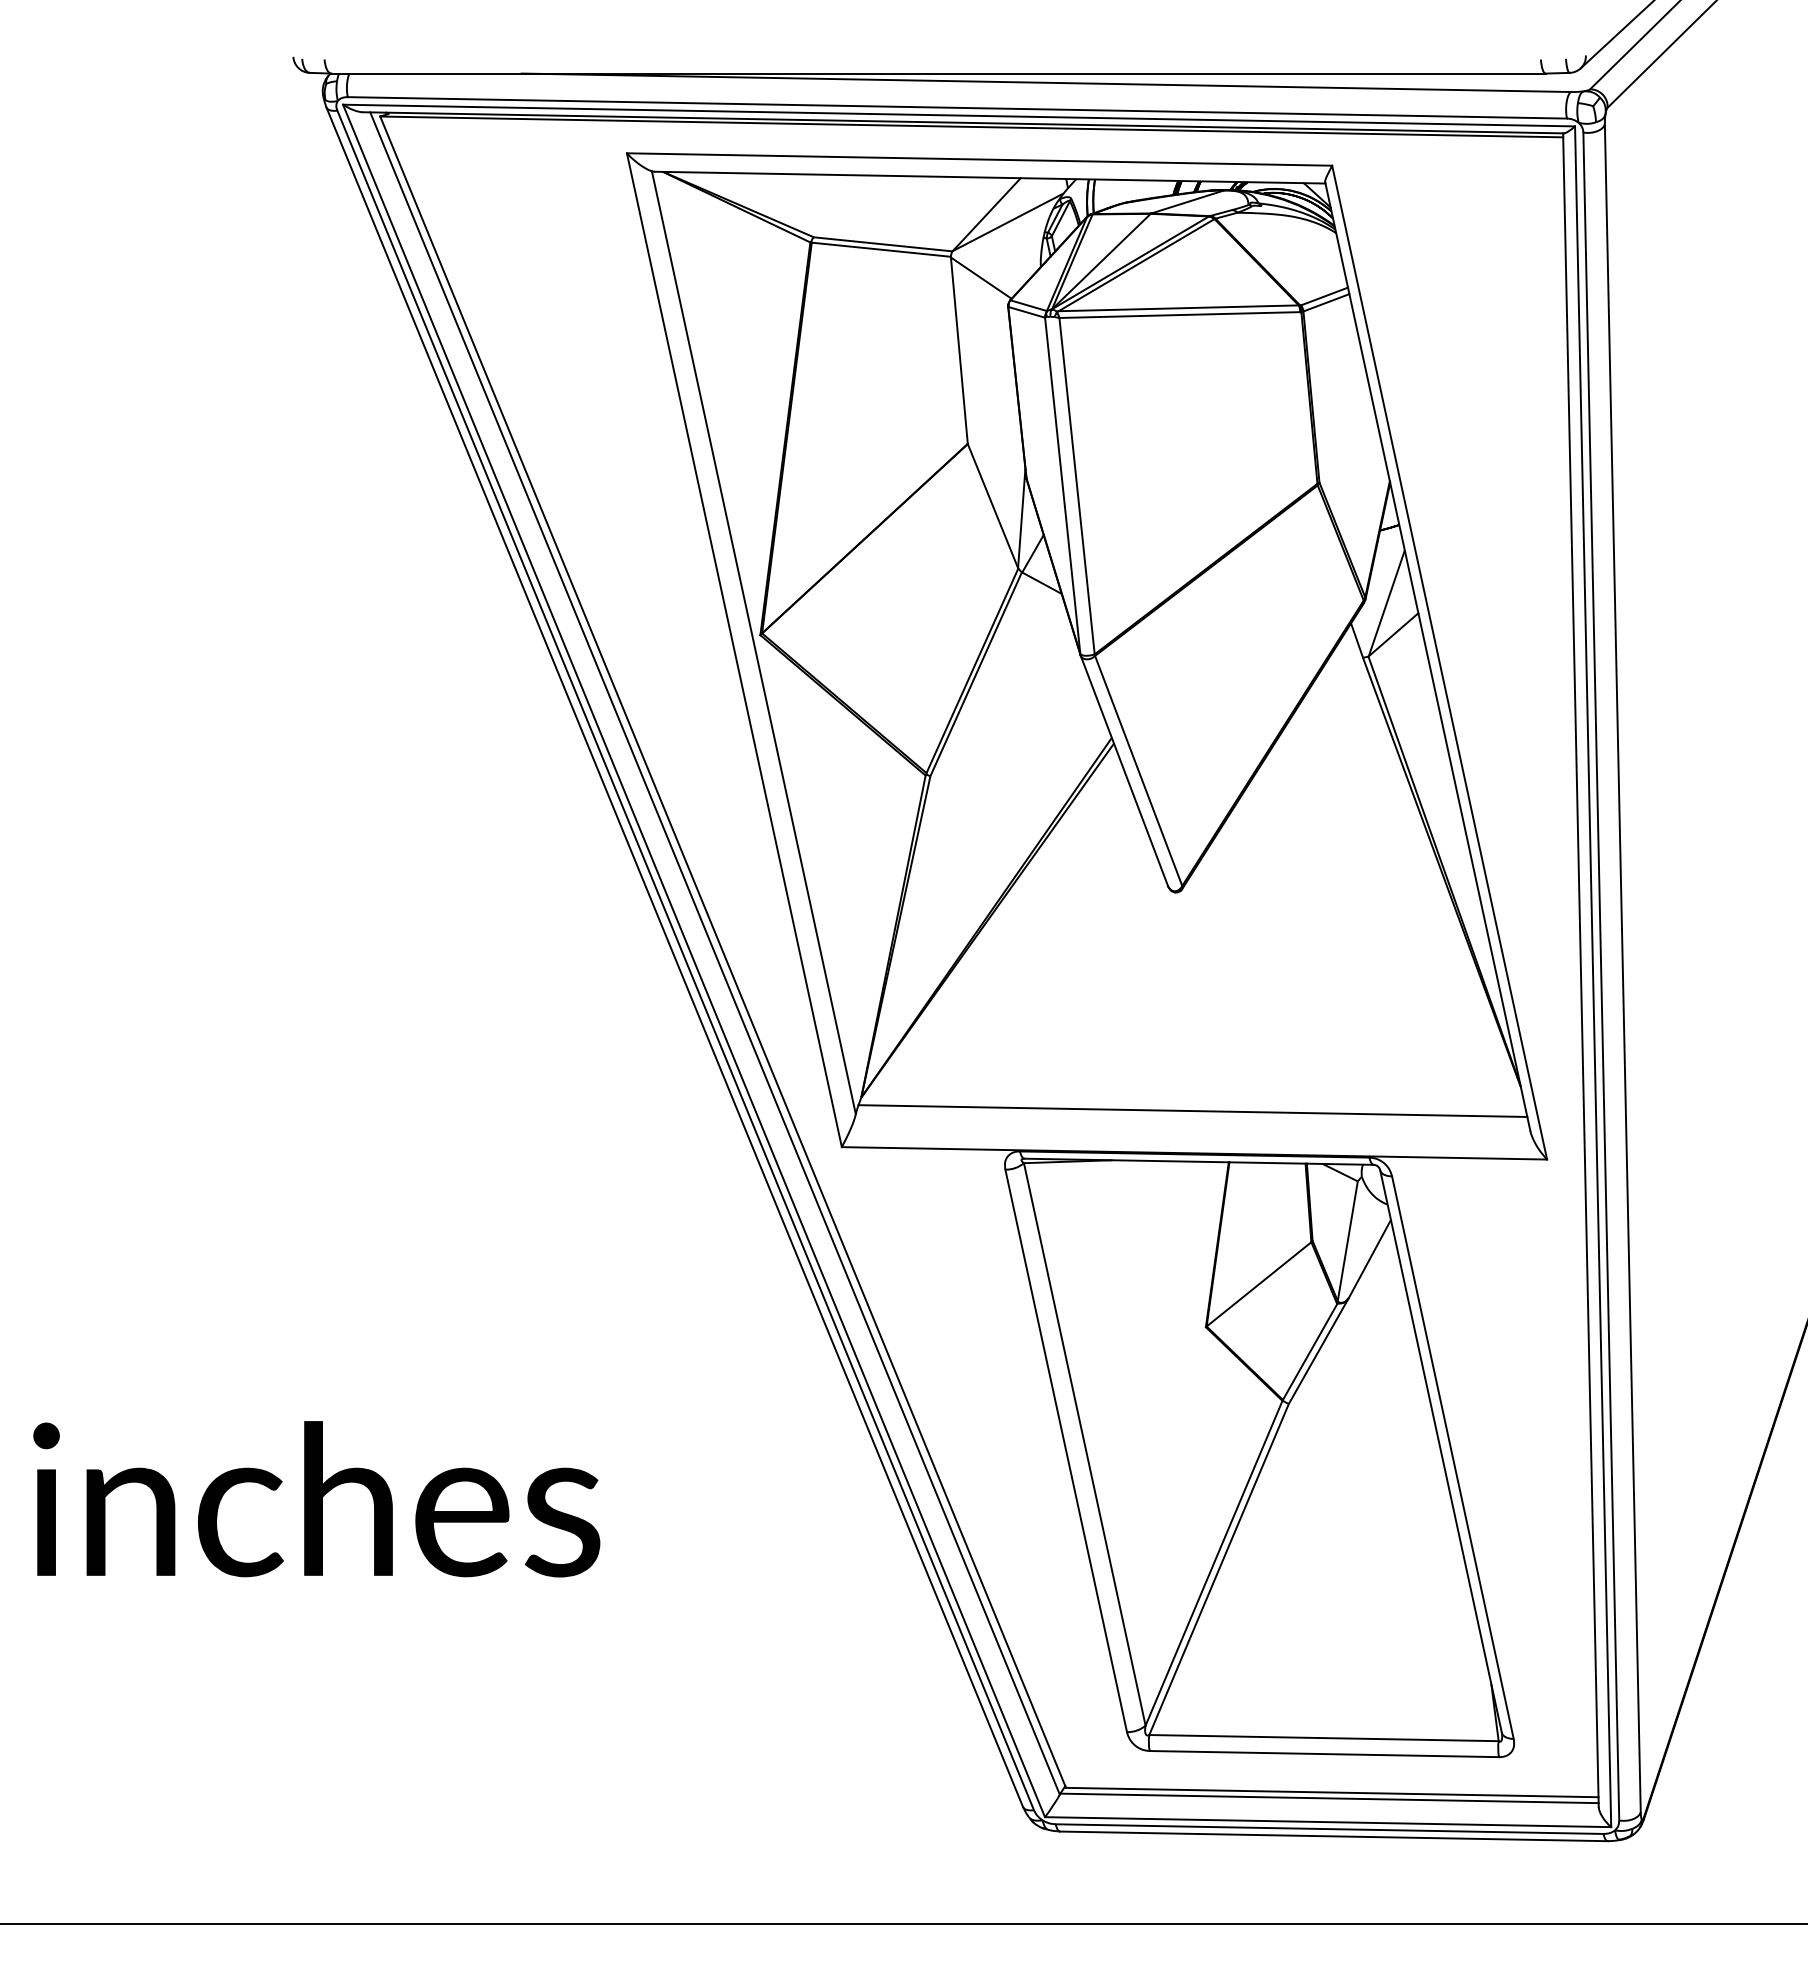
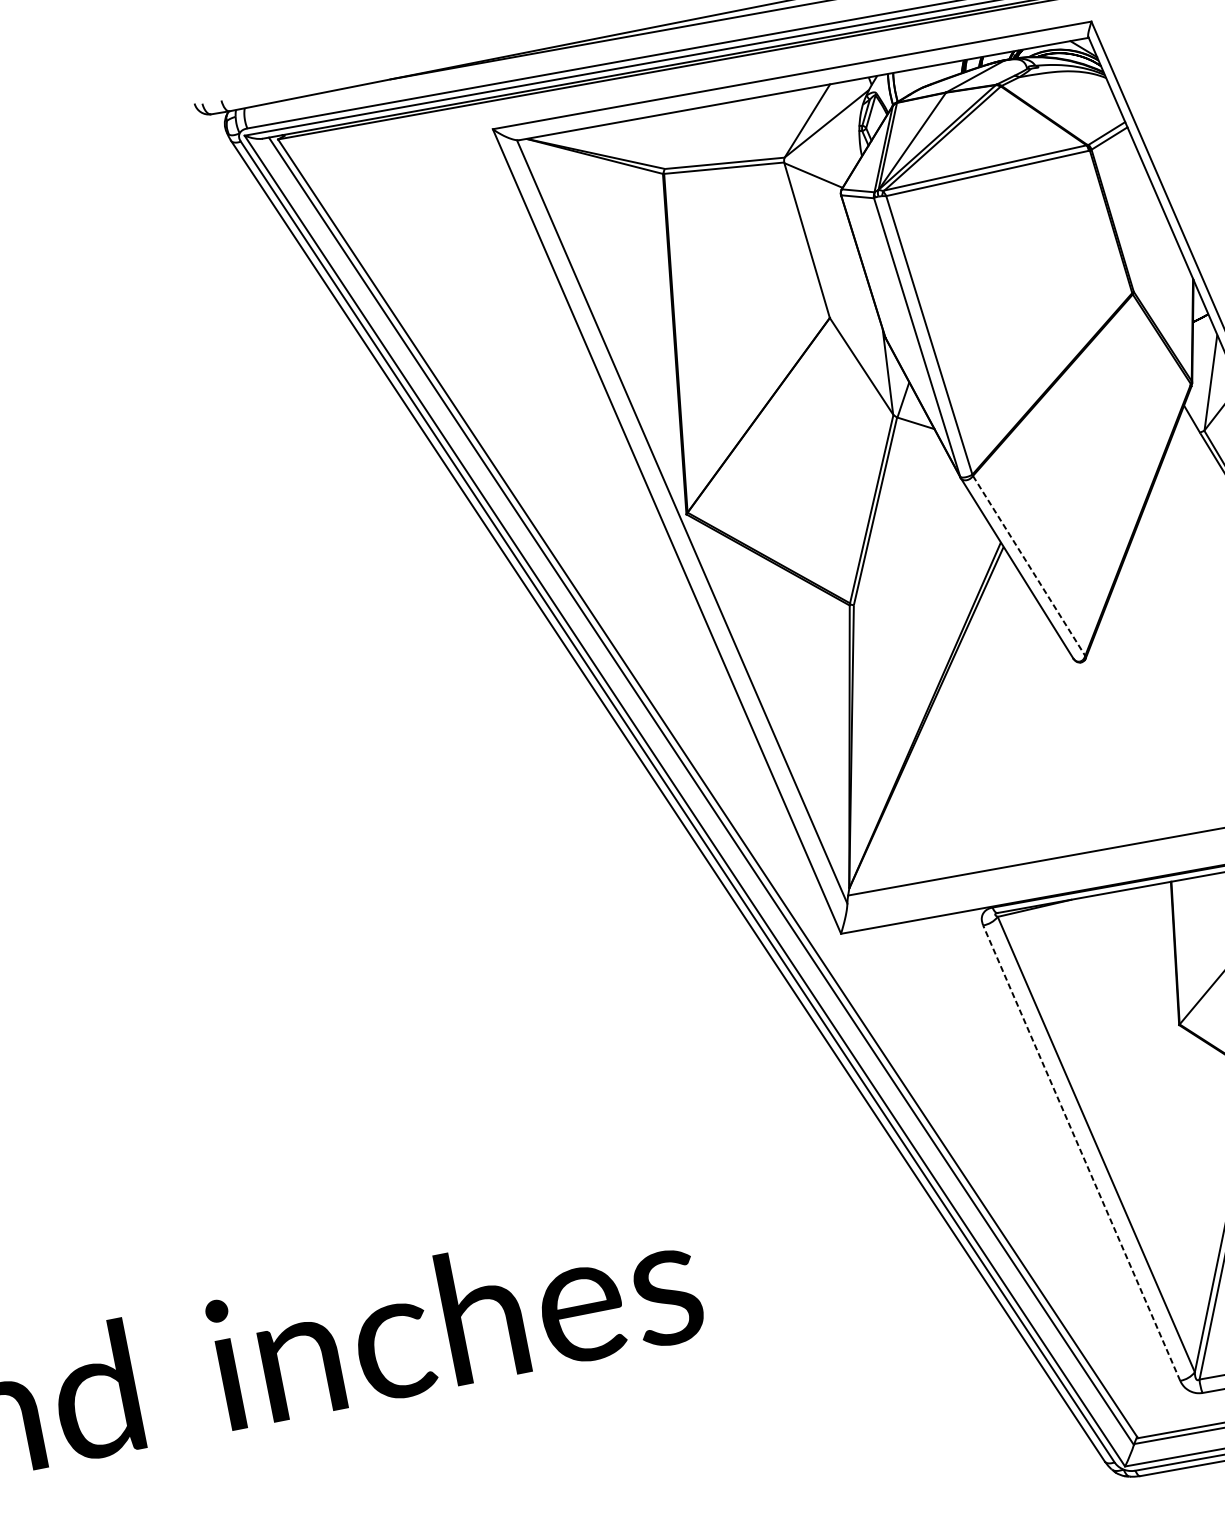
line: (1138, 771) -> (1029, 566), solid -> dashed
line: (1066, 1450) -> (1081, 1152), solid -> dashed

